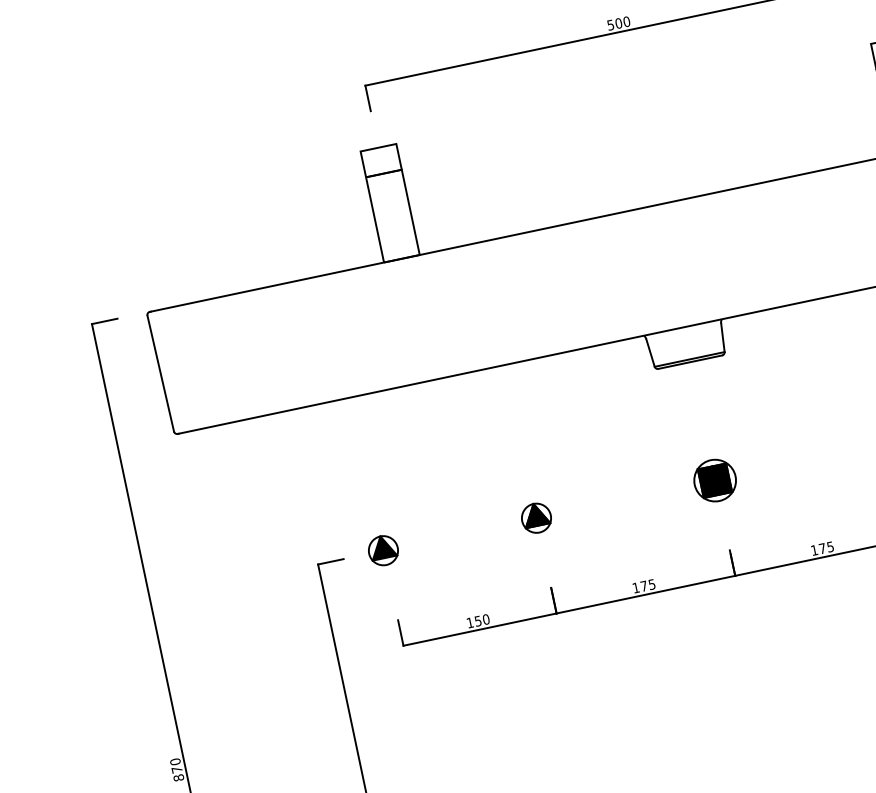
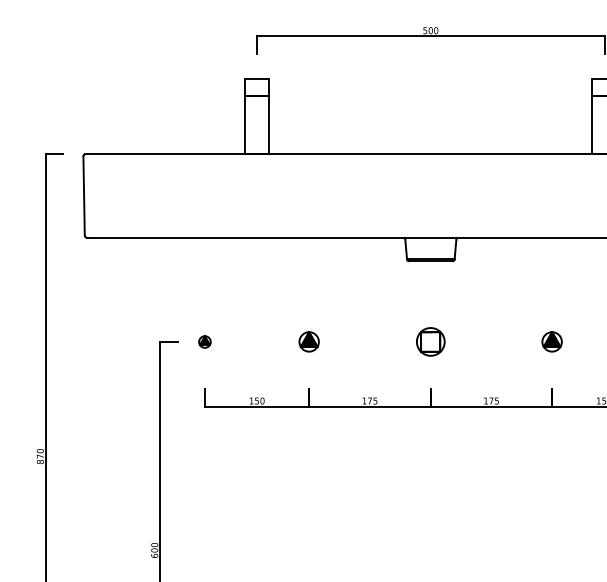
fill: (714, 480) -> (430, 341), removed
part: (382, 550) -> (204, 341), size x0.6

